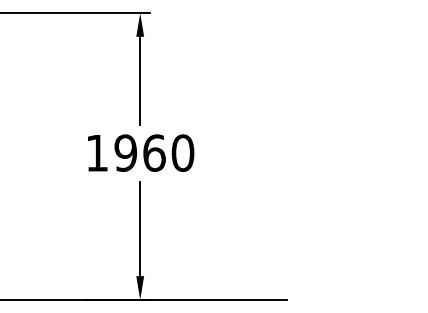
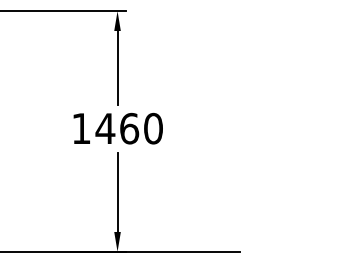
text: (125, 152) -> (105, 128), 1960 -> 1460

